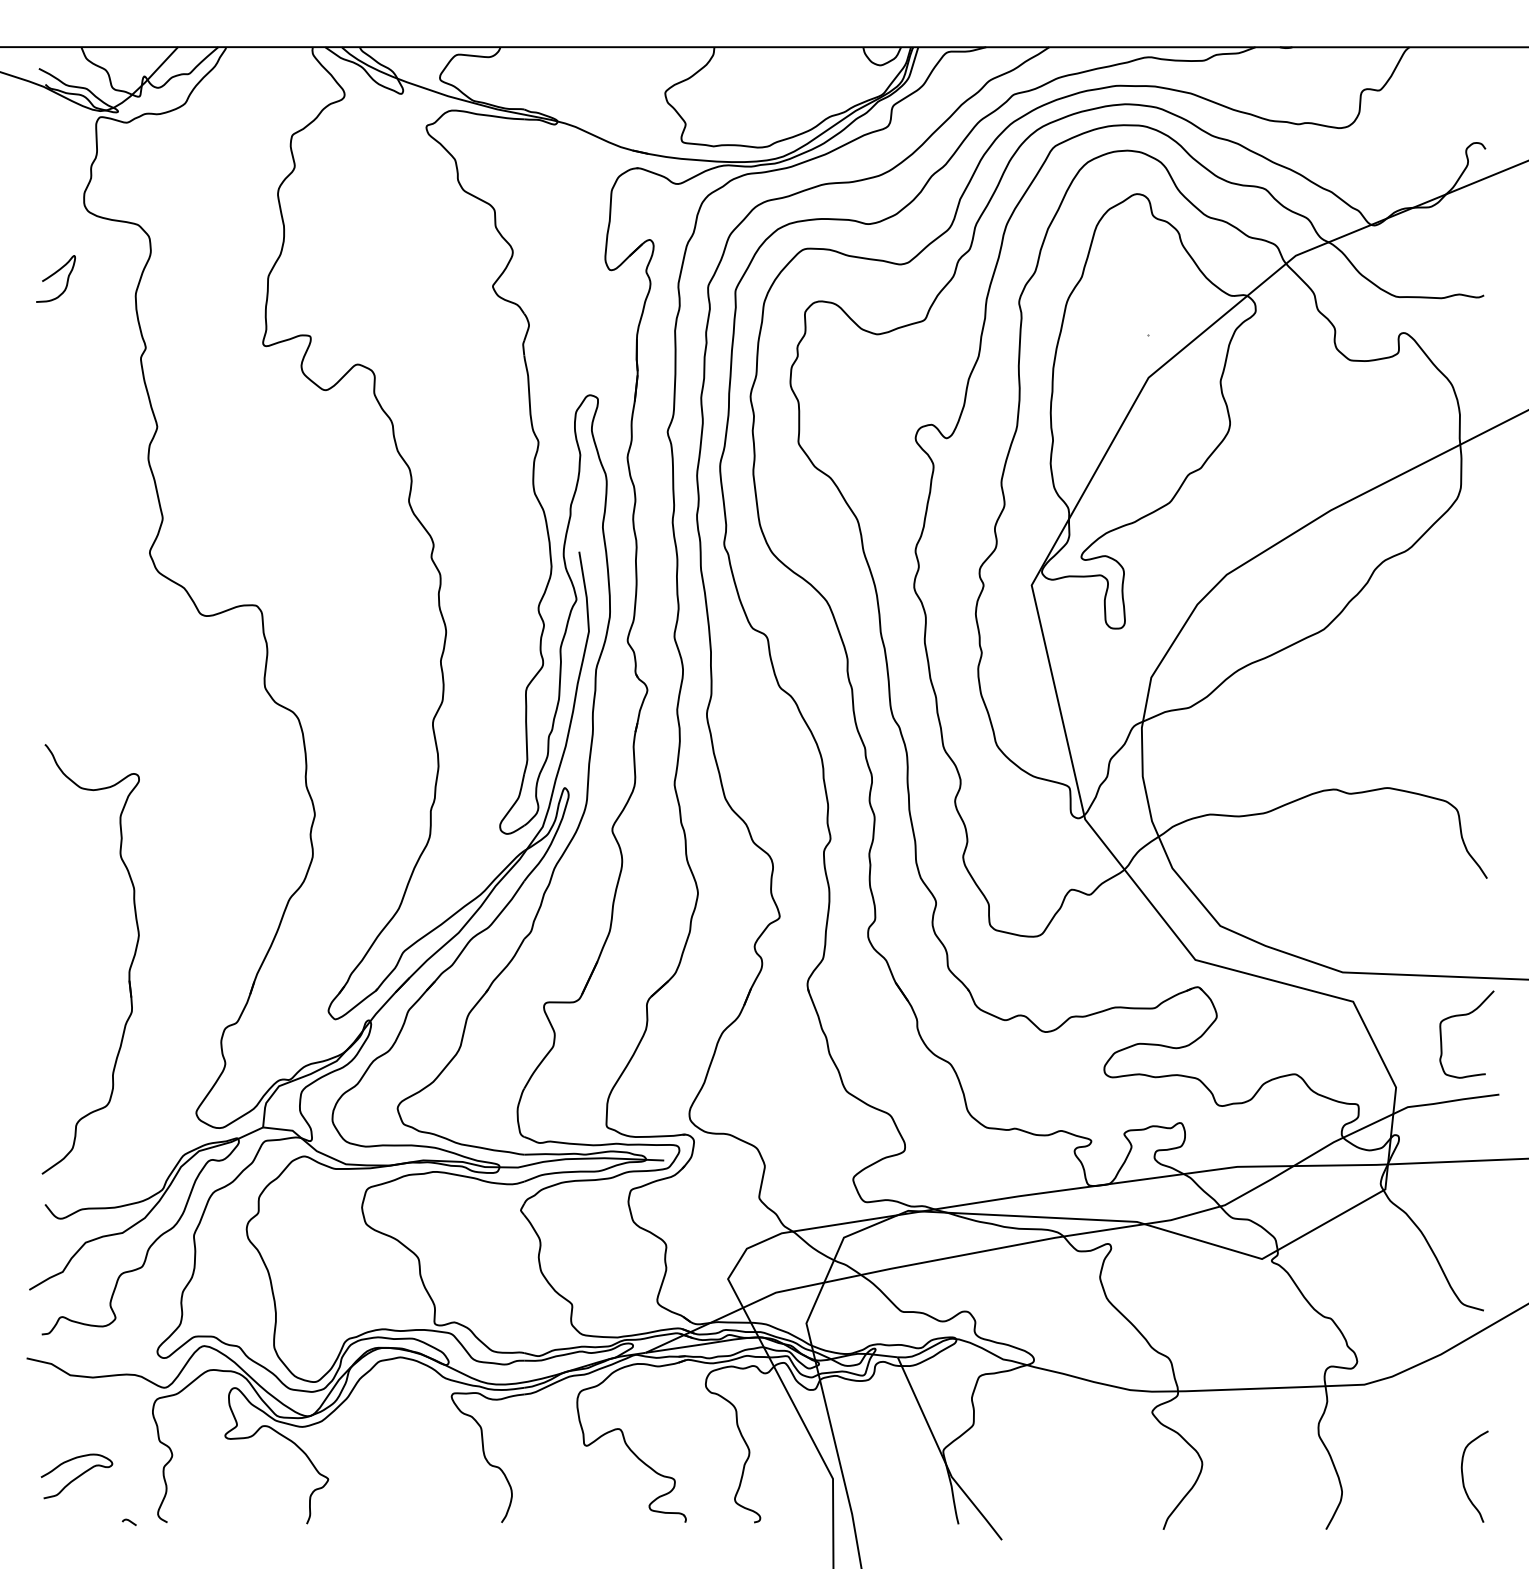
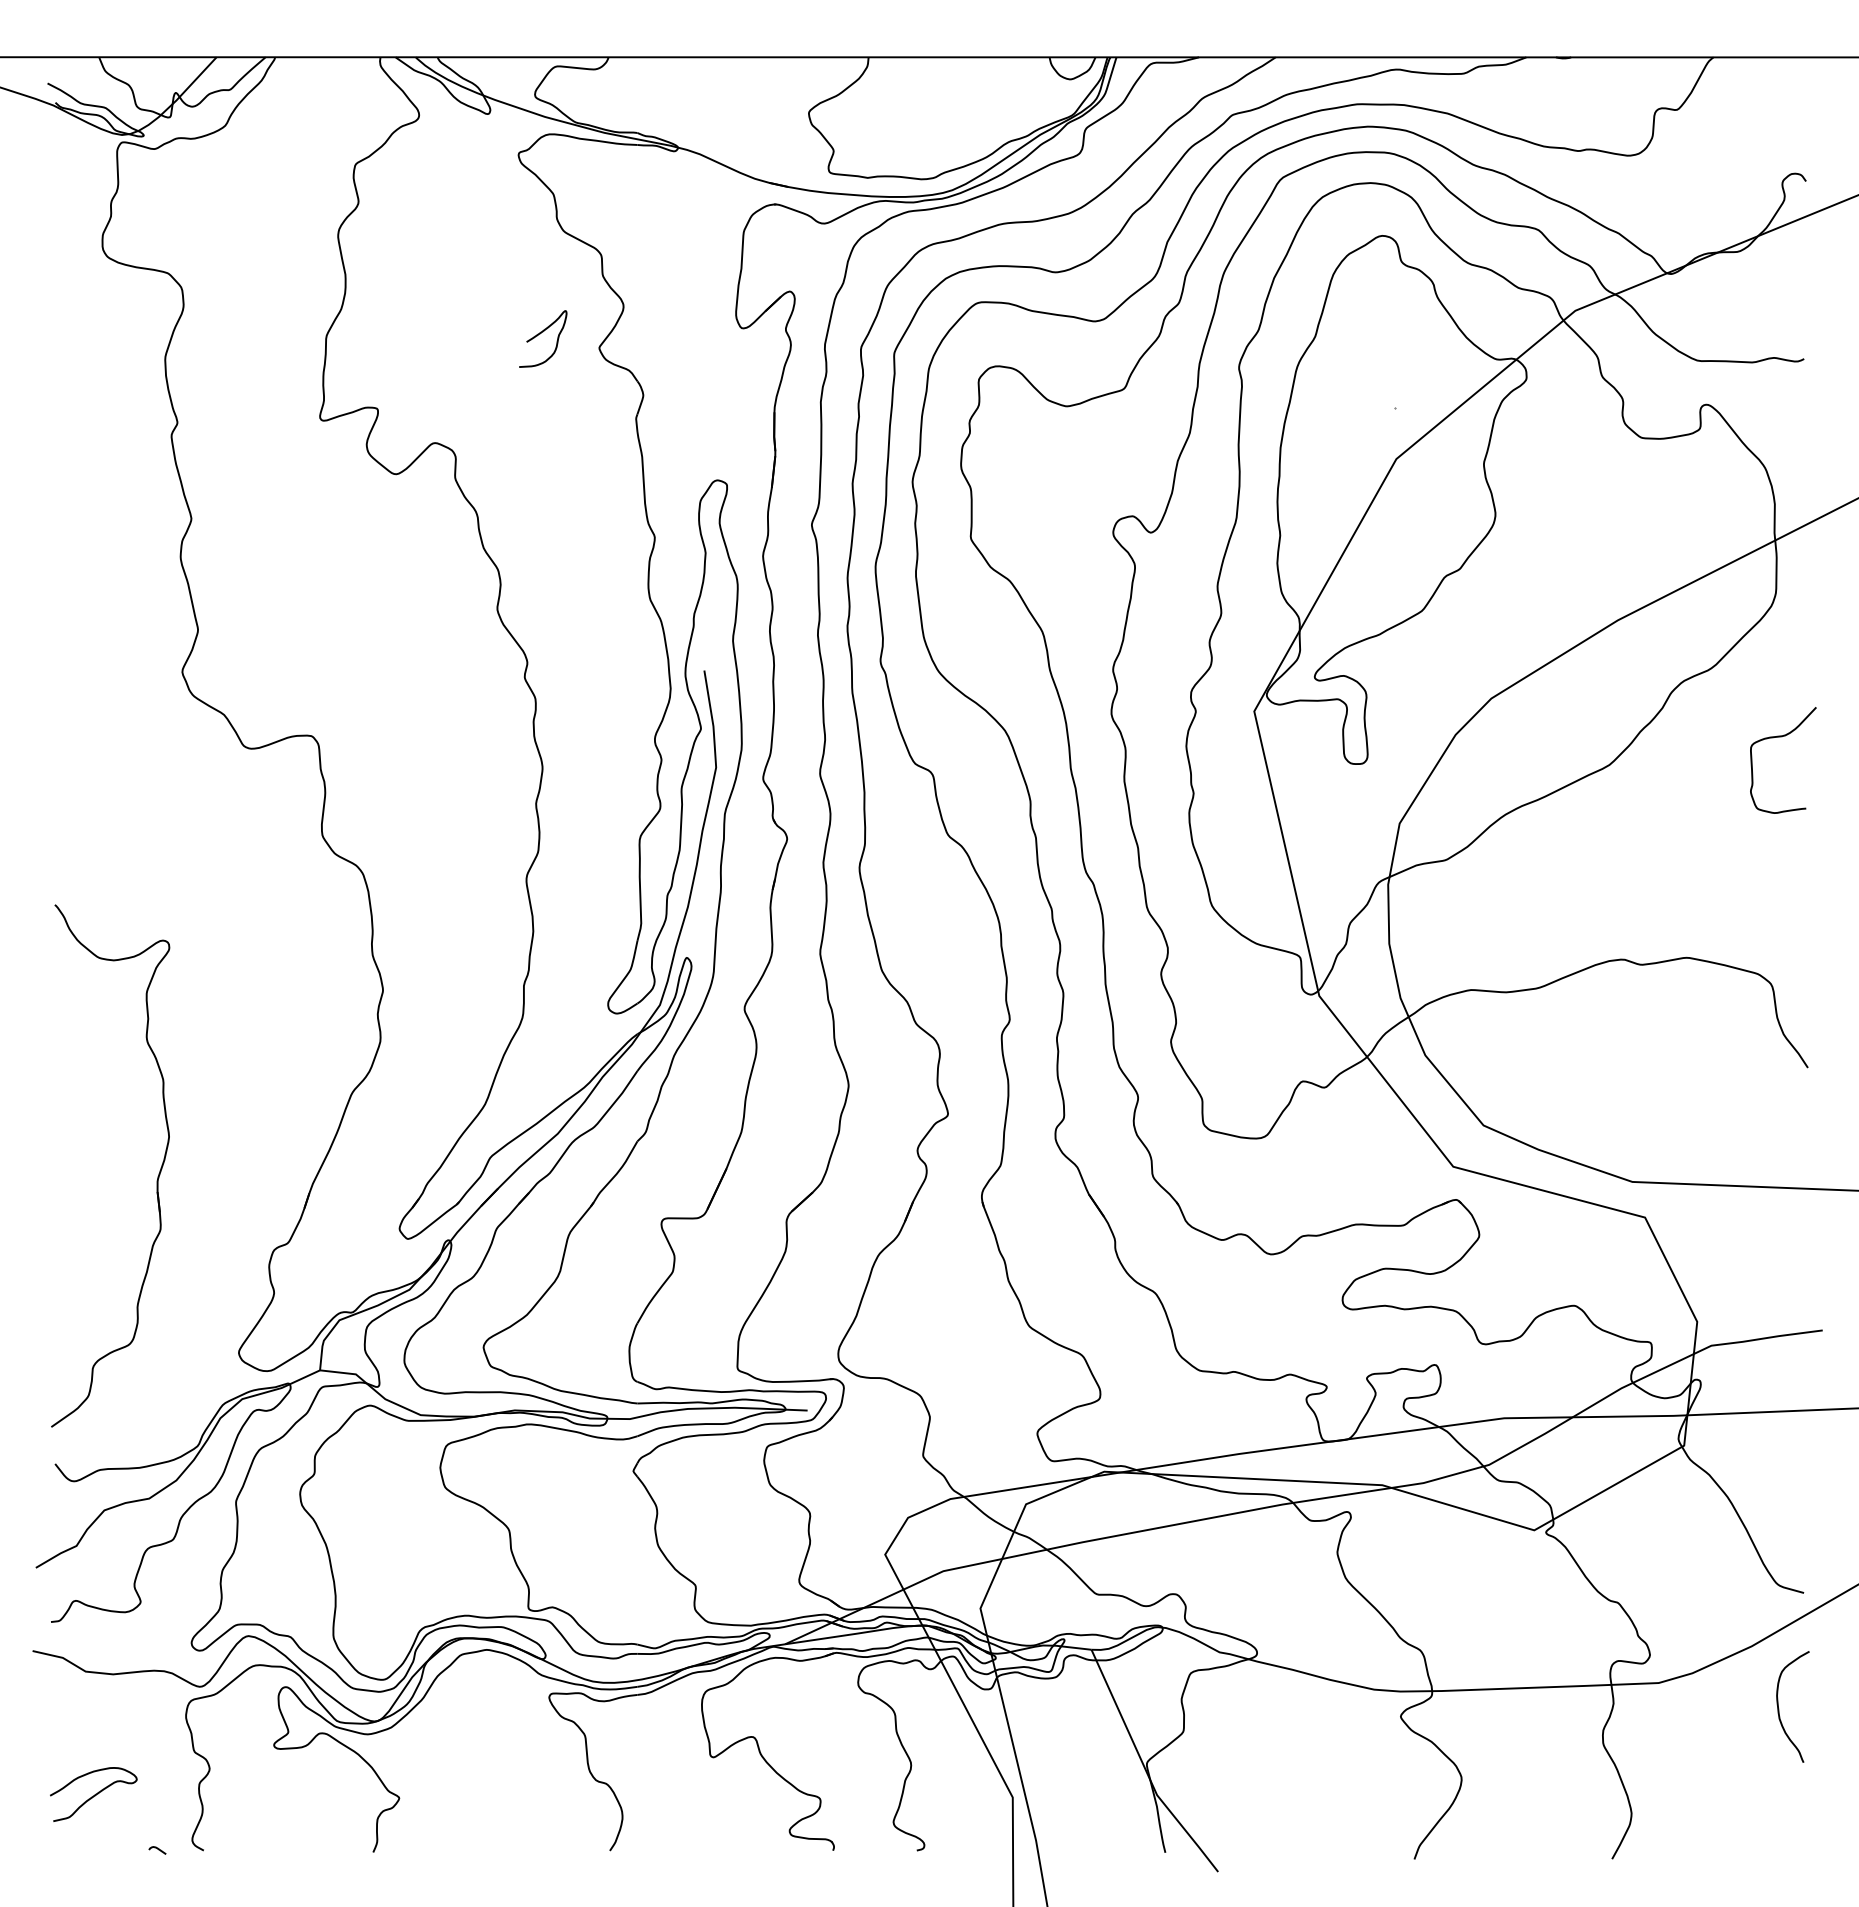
curve: (53, 275) -> (540, 334), moved
curve: (1466, 1015) -> (1782, 737), moved
curve: (1463, 1478) -> (1779, 1708), moved

